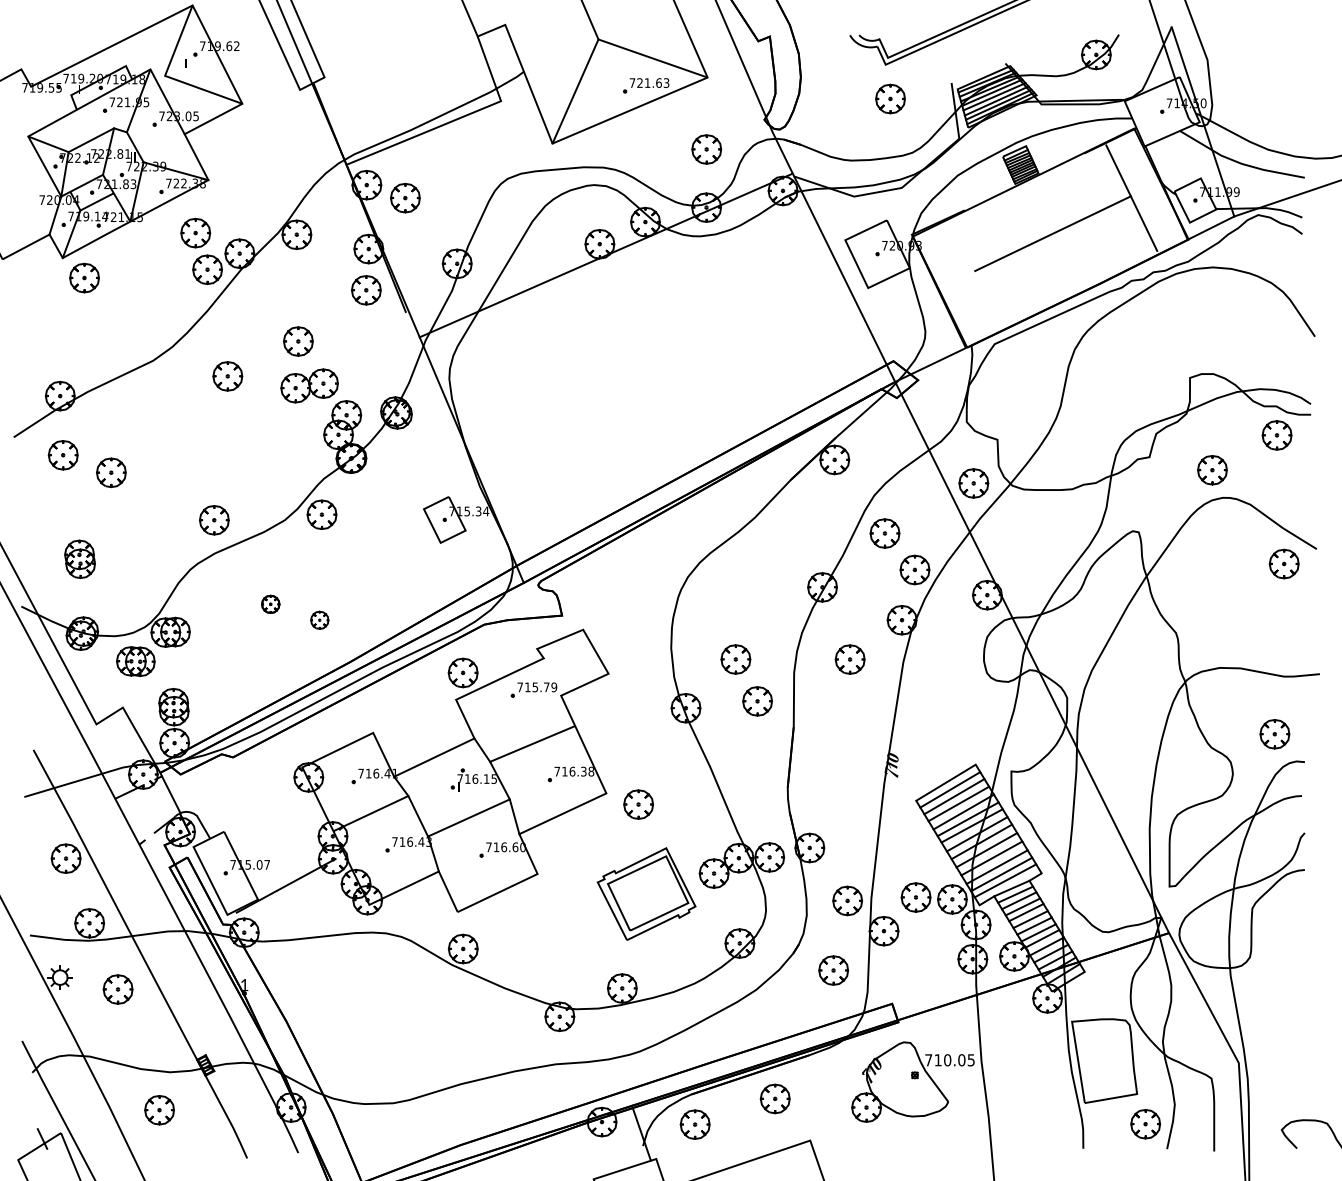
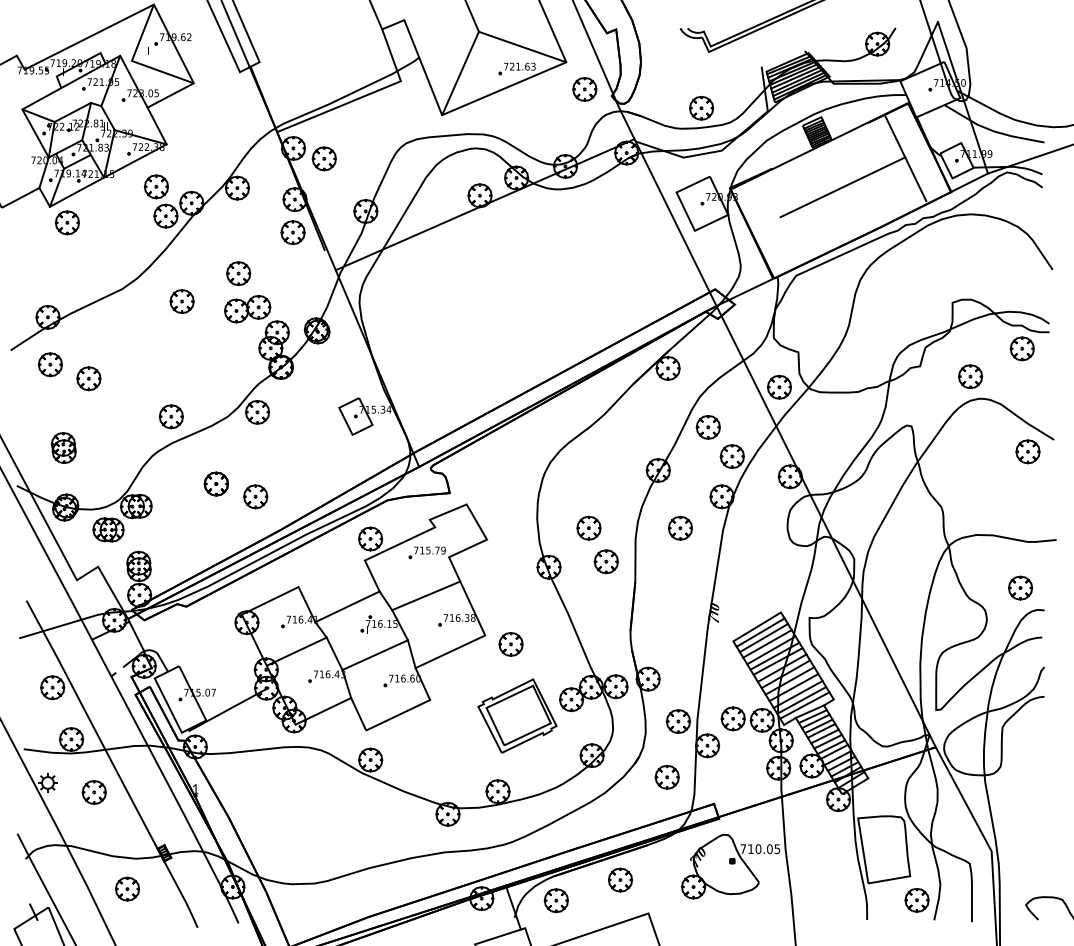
part: (890, 98) -> (701, 107), moved
part: (706, 149) -> (584, 89), moved
part: (270, 604) -> (216, 484), size x1.67
part: (319, 620) -> (255, 497), size x1.67

